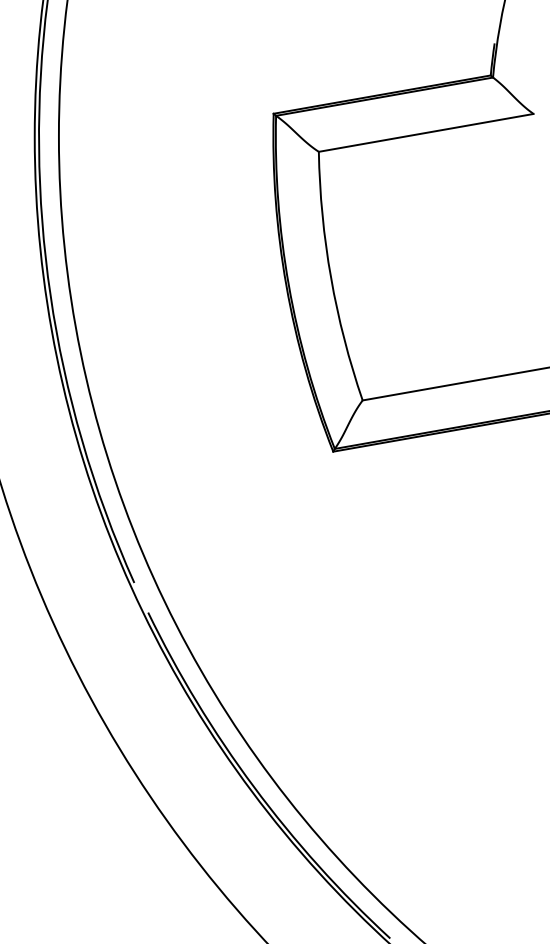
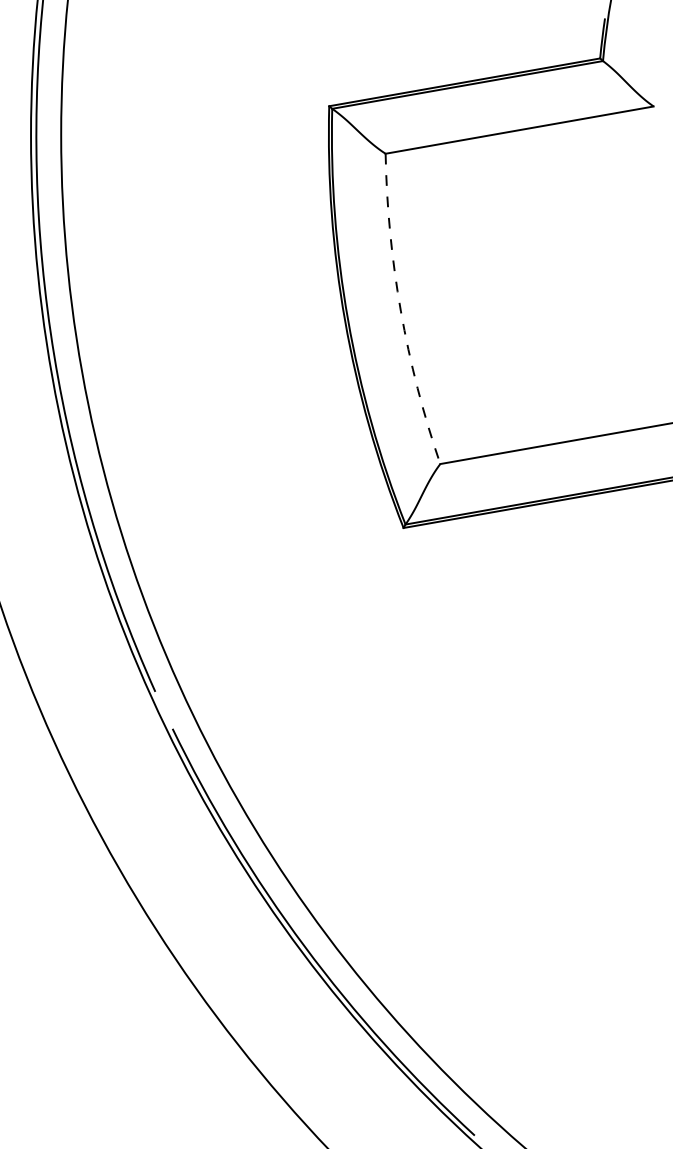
arc: (331, 277) -> (401, 310), solid -> dashed

